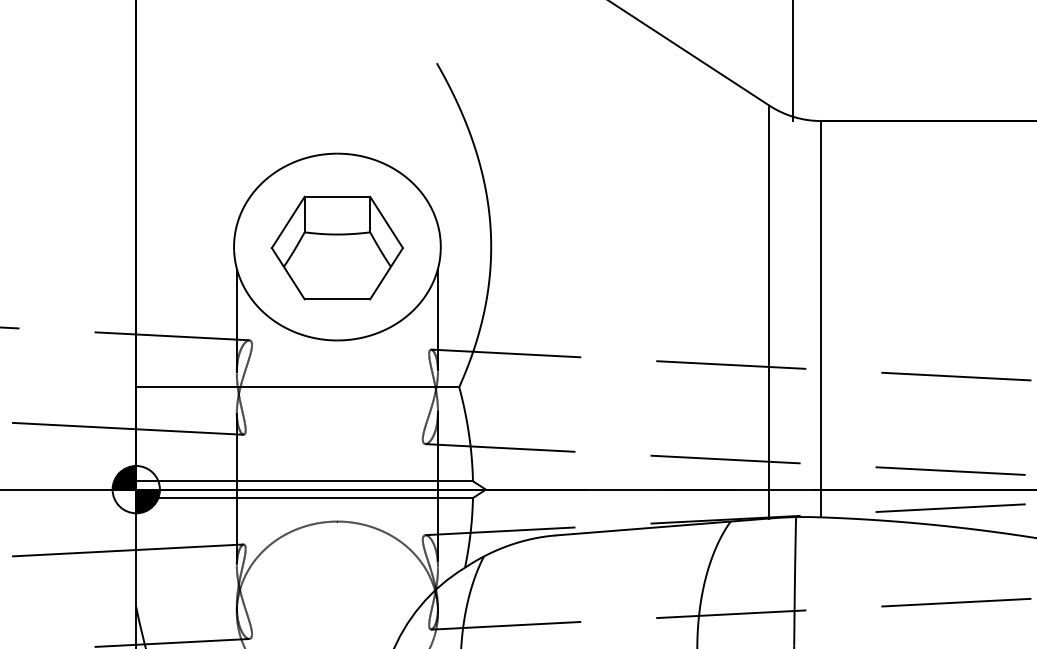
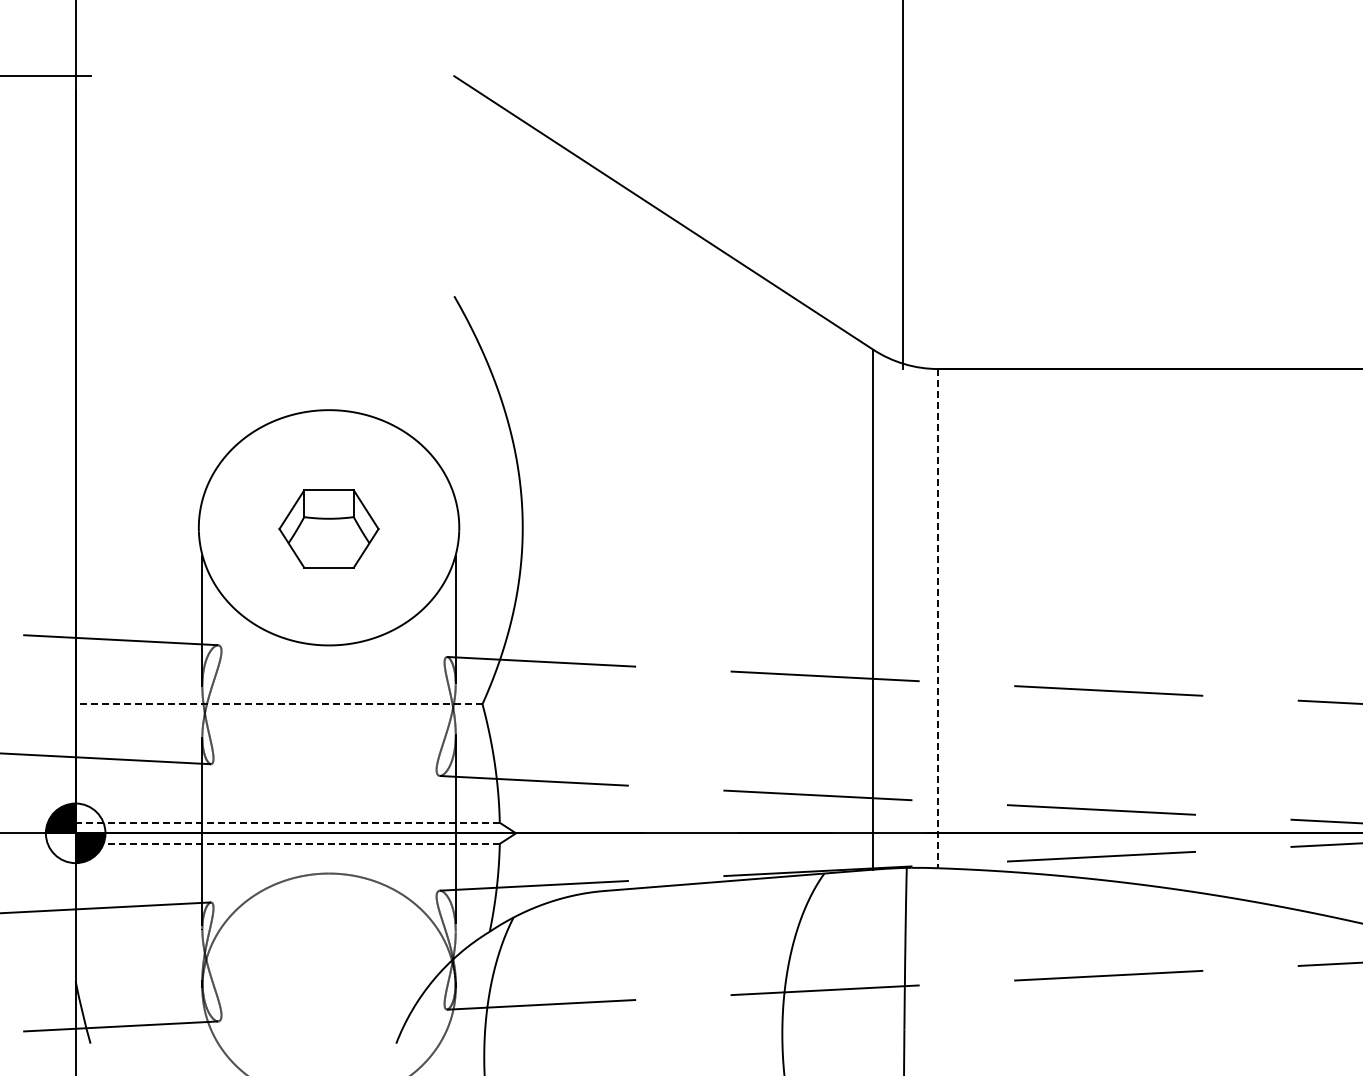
part: (336, 247) -> (328, 528), size x0.6
line: (821, 319) -> (938, 618), solid -> dashed
line: (297, 387) -> (278, 704), solid -> dashed
line: (304, 481) -> (287, 822), solid -> dashed
line: (304, 497) -> (287, 843), solid -> dashed

